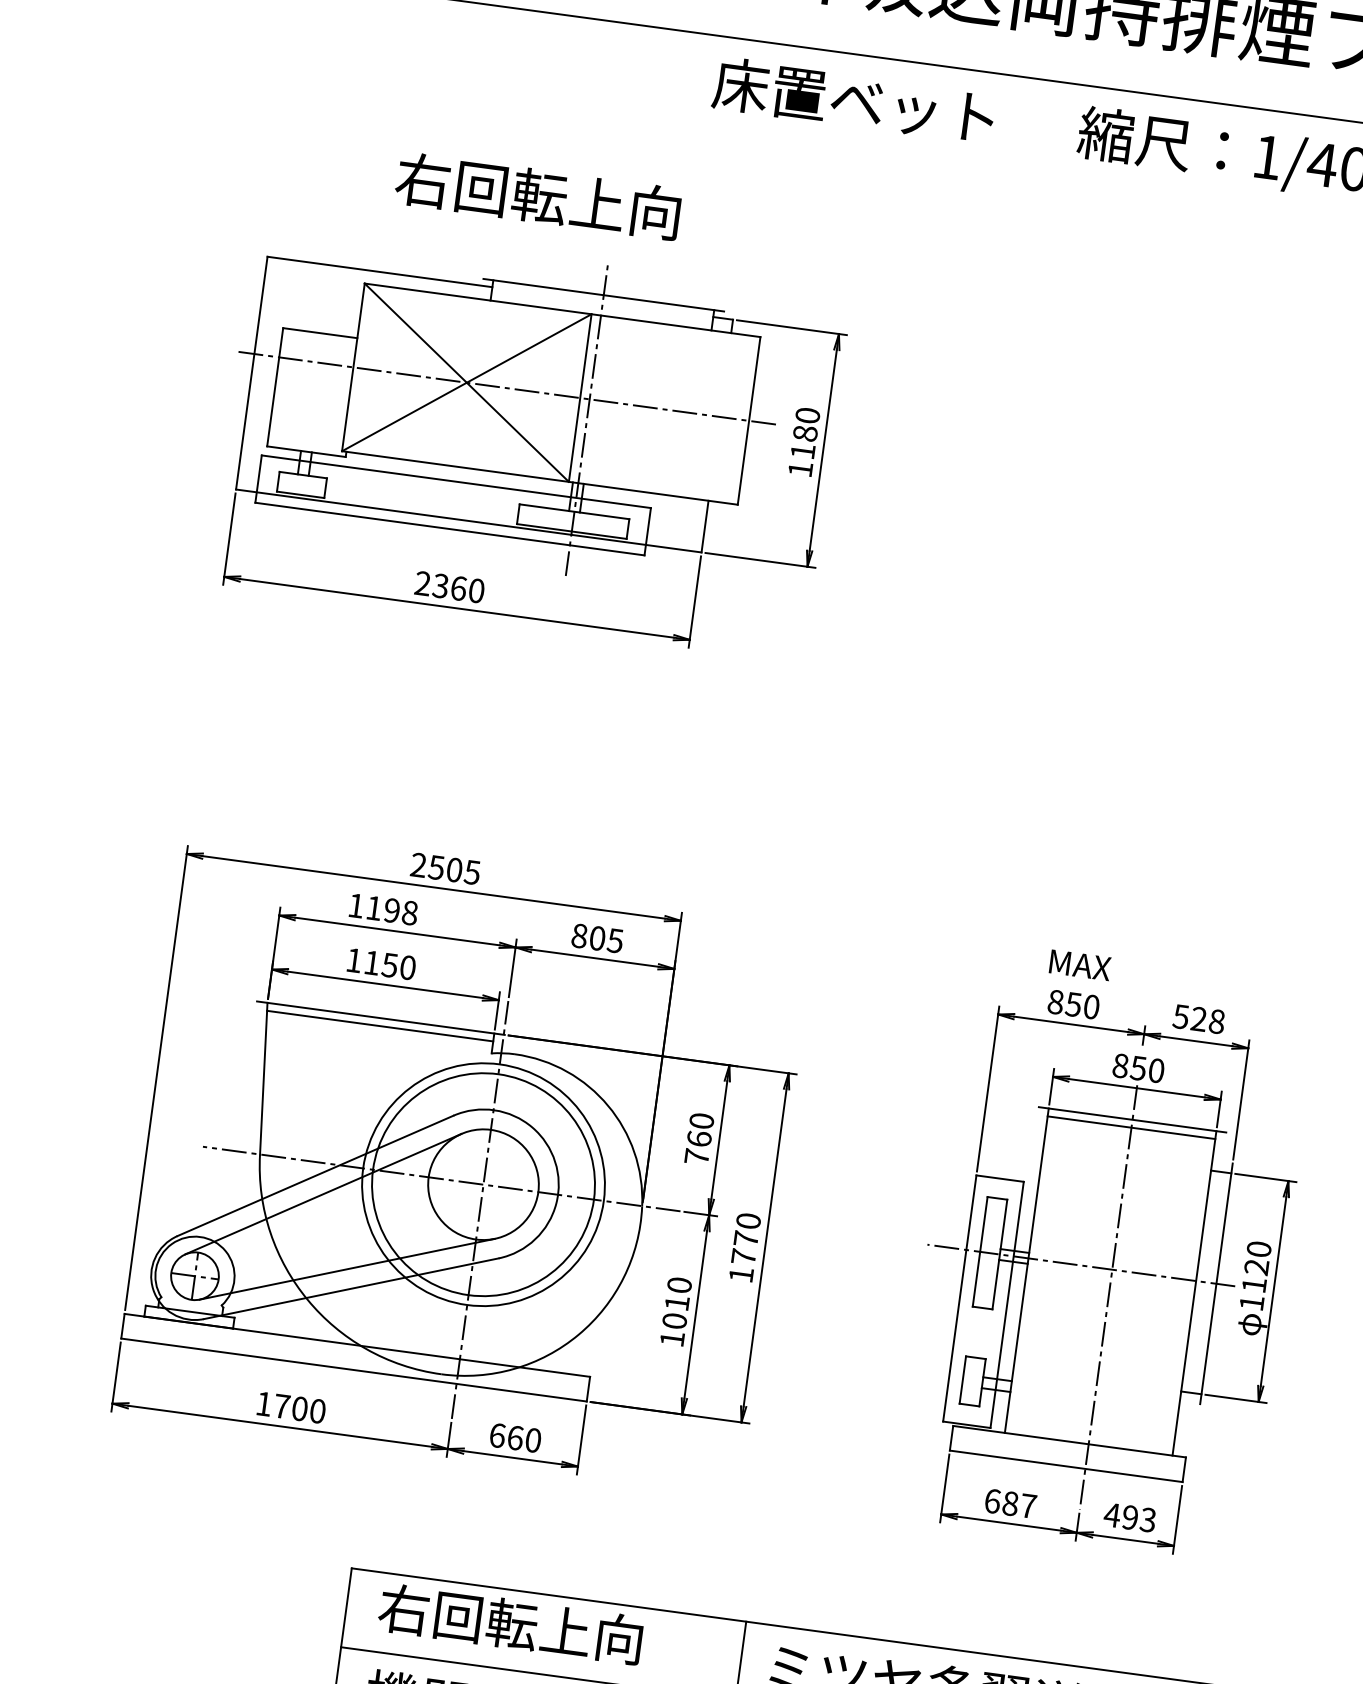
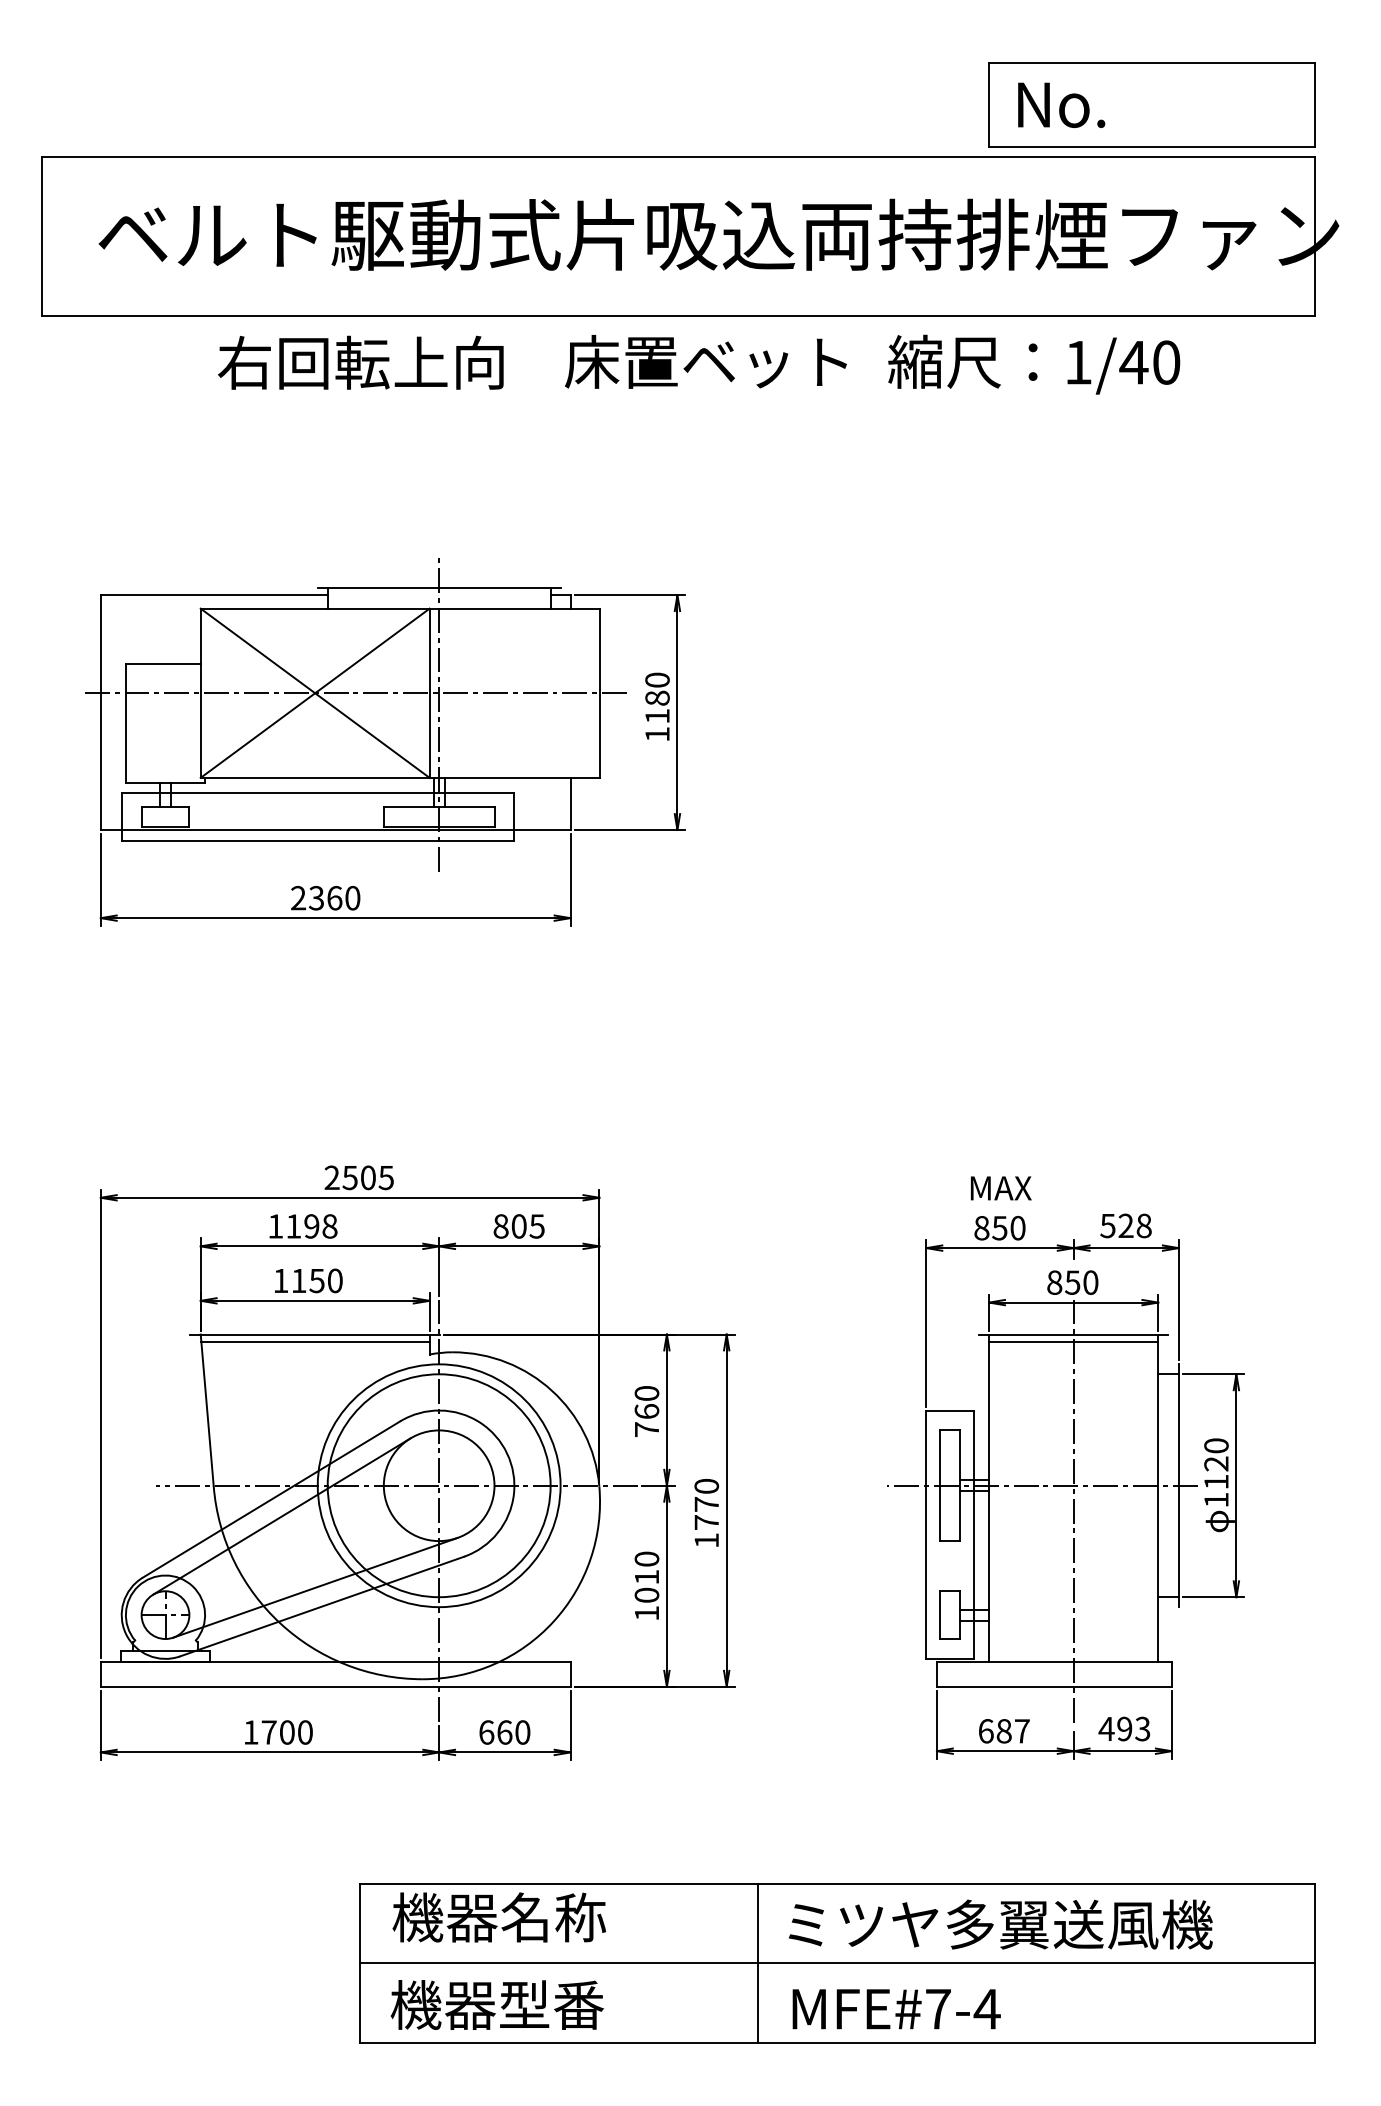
text: (853, 100) -> (705, 361), moved
text: (537, 195) -> (360, 362), moved
text: (510, 1623) -> (524, 1917), 右回転上向 -> 機器名称

